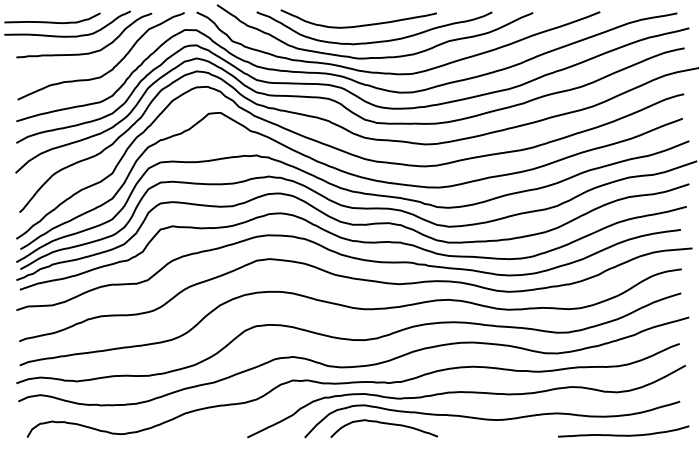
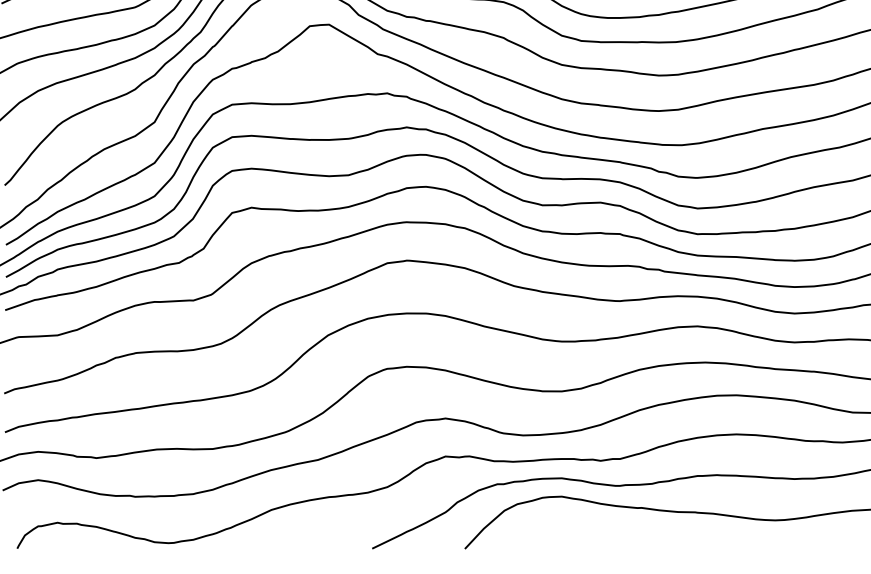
curve: (384, 424) -> (593, 527), removed

